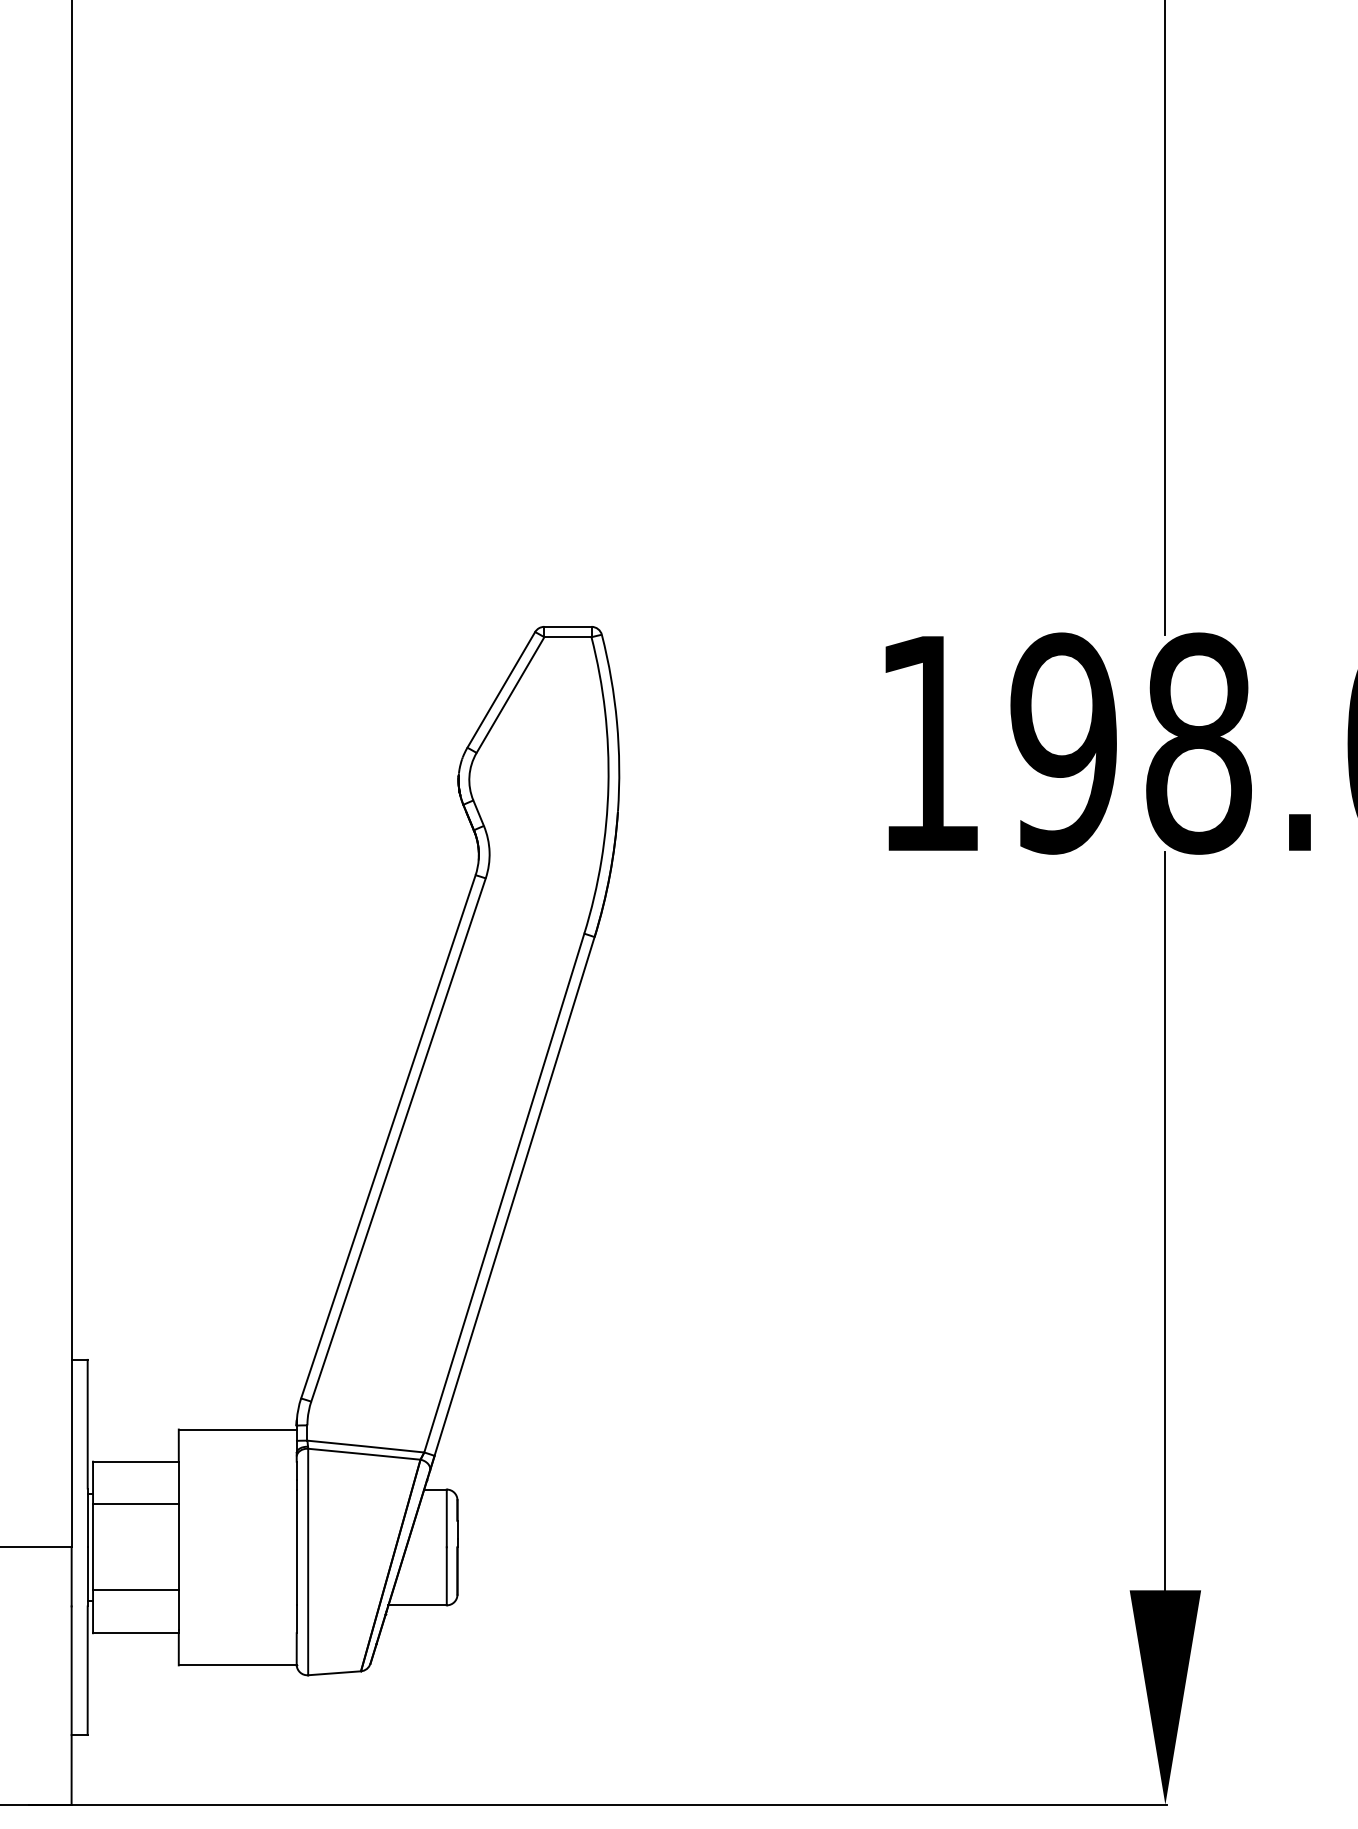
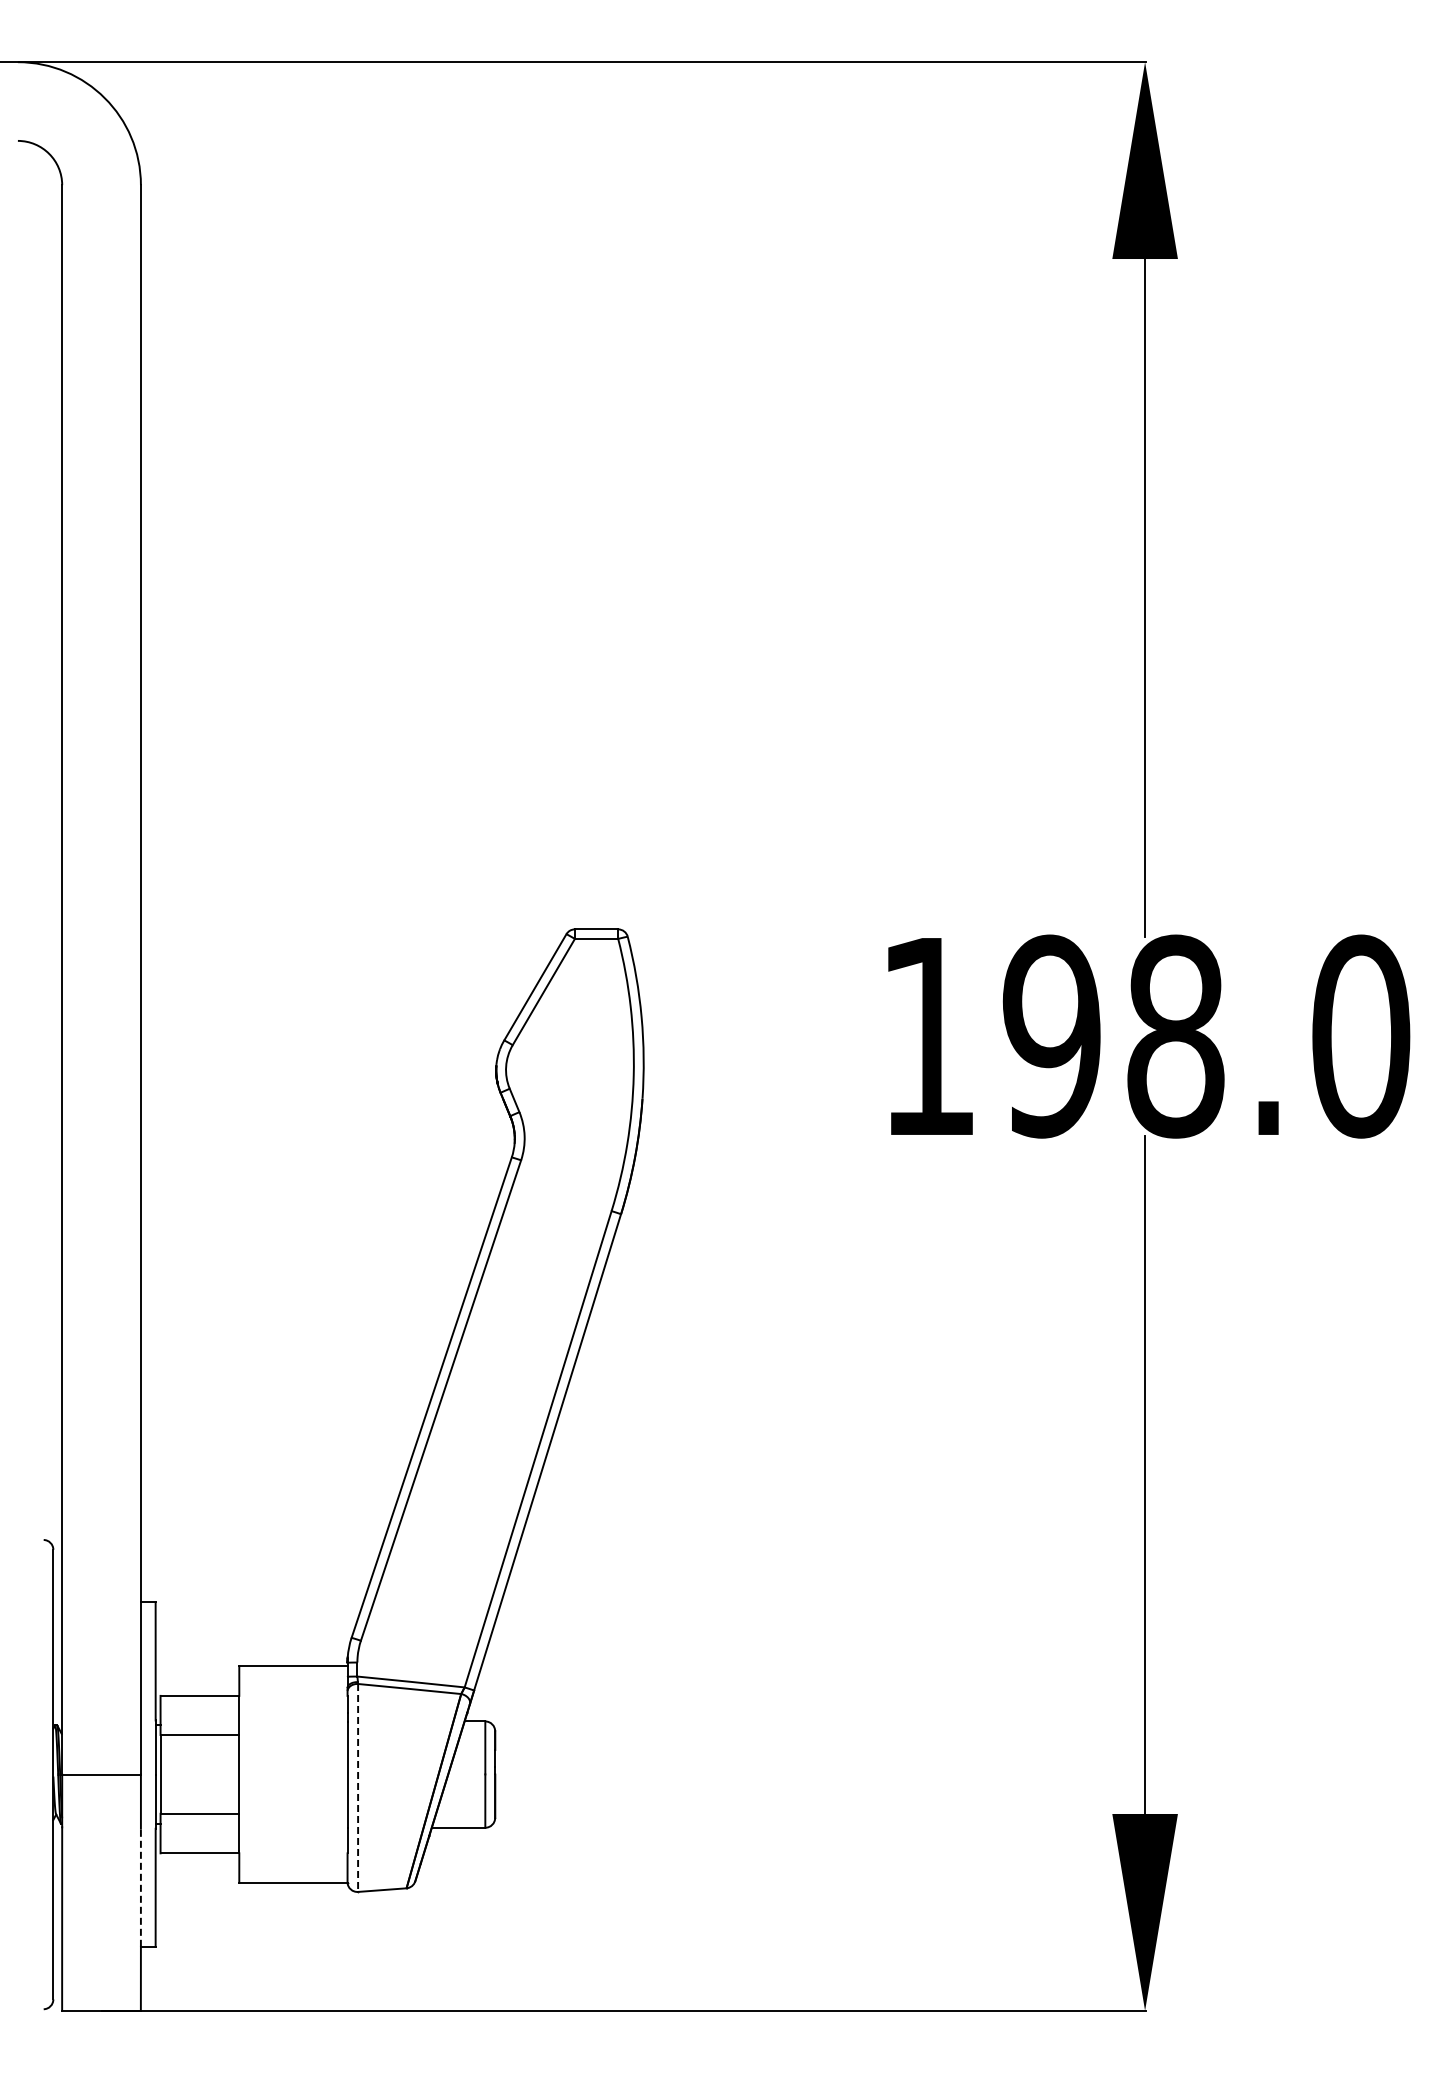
line: (308, 1561) -> (358, 1787), solid -> dashed
line: (71, 1670) -> (140, 1887), solid -> dashed

